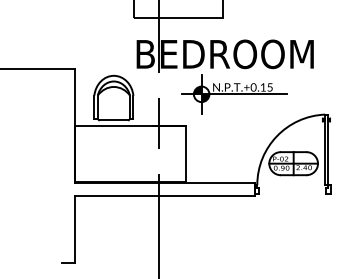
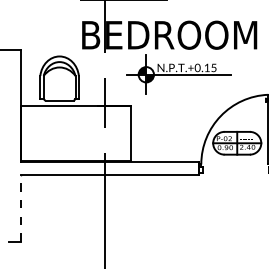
line: (74, 229) -> (20, 208), solid -> dashed

